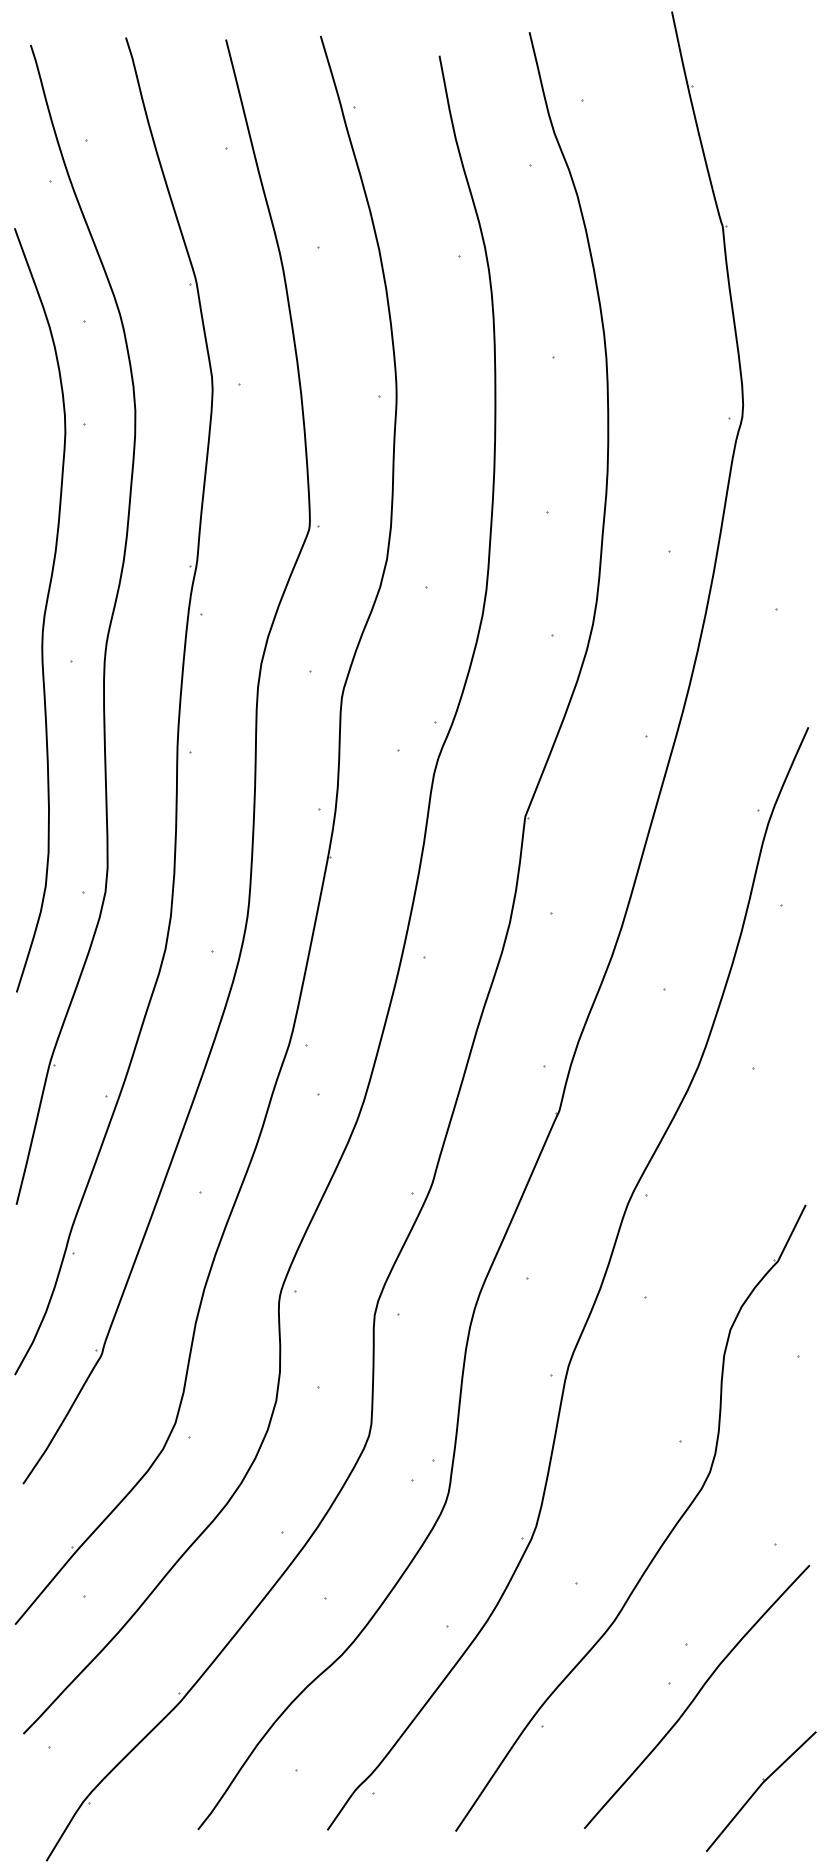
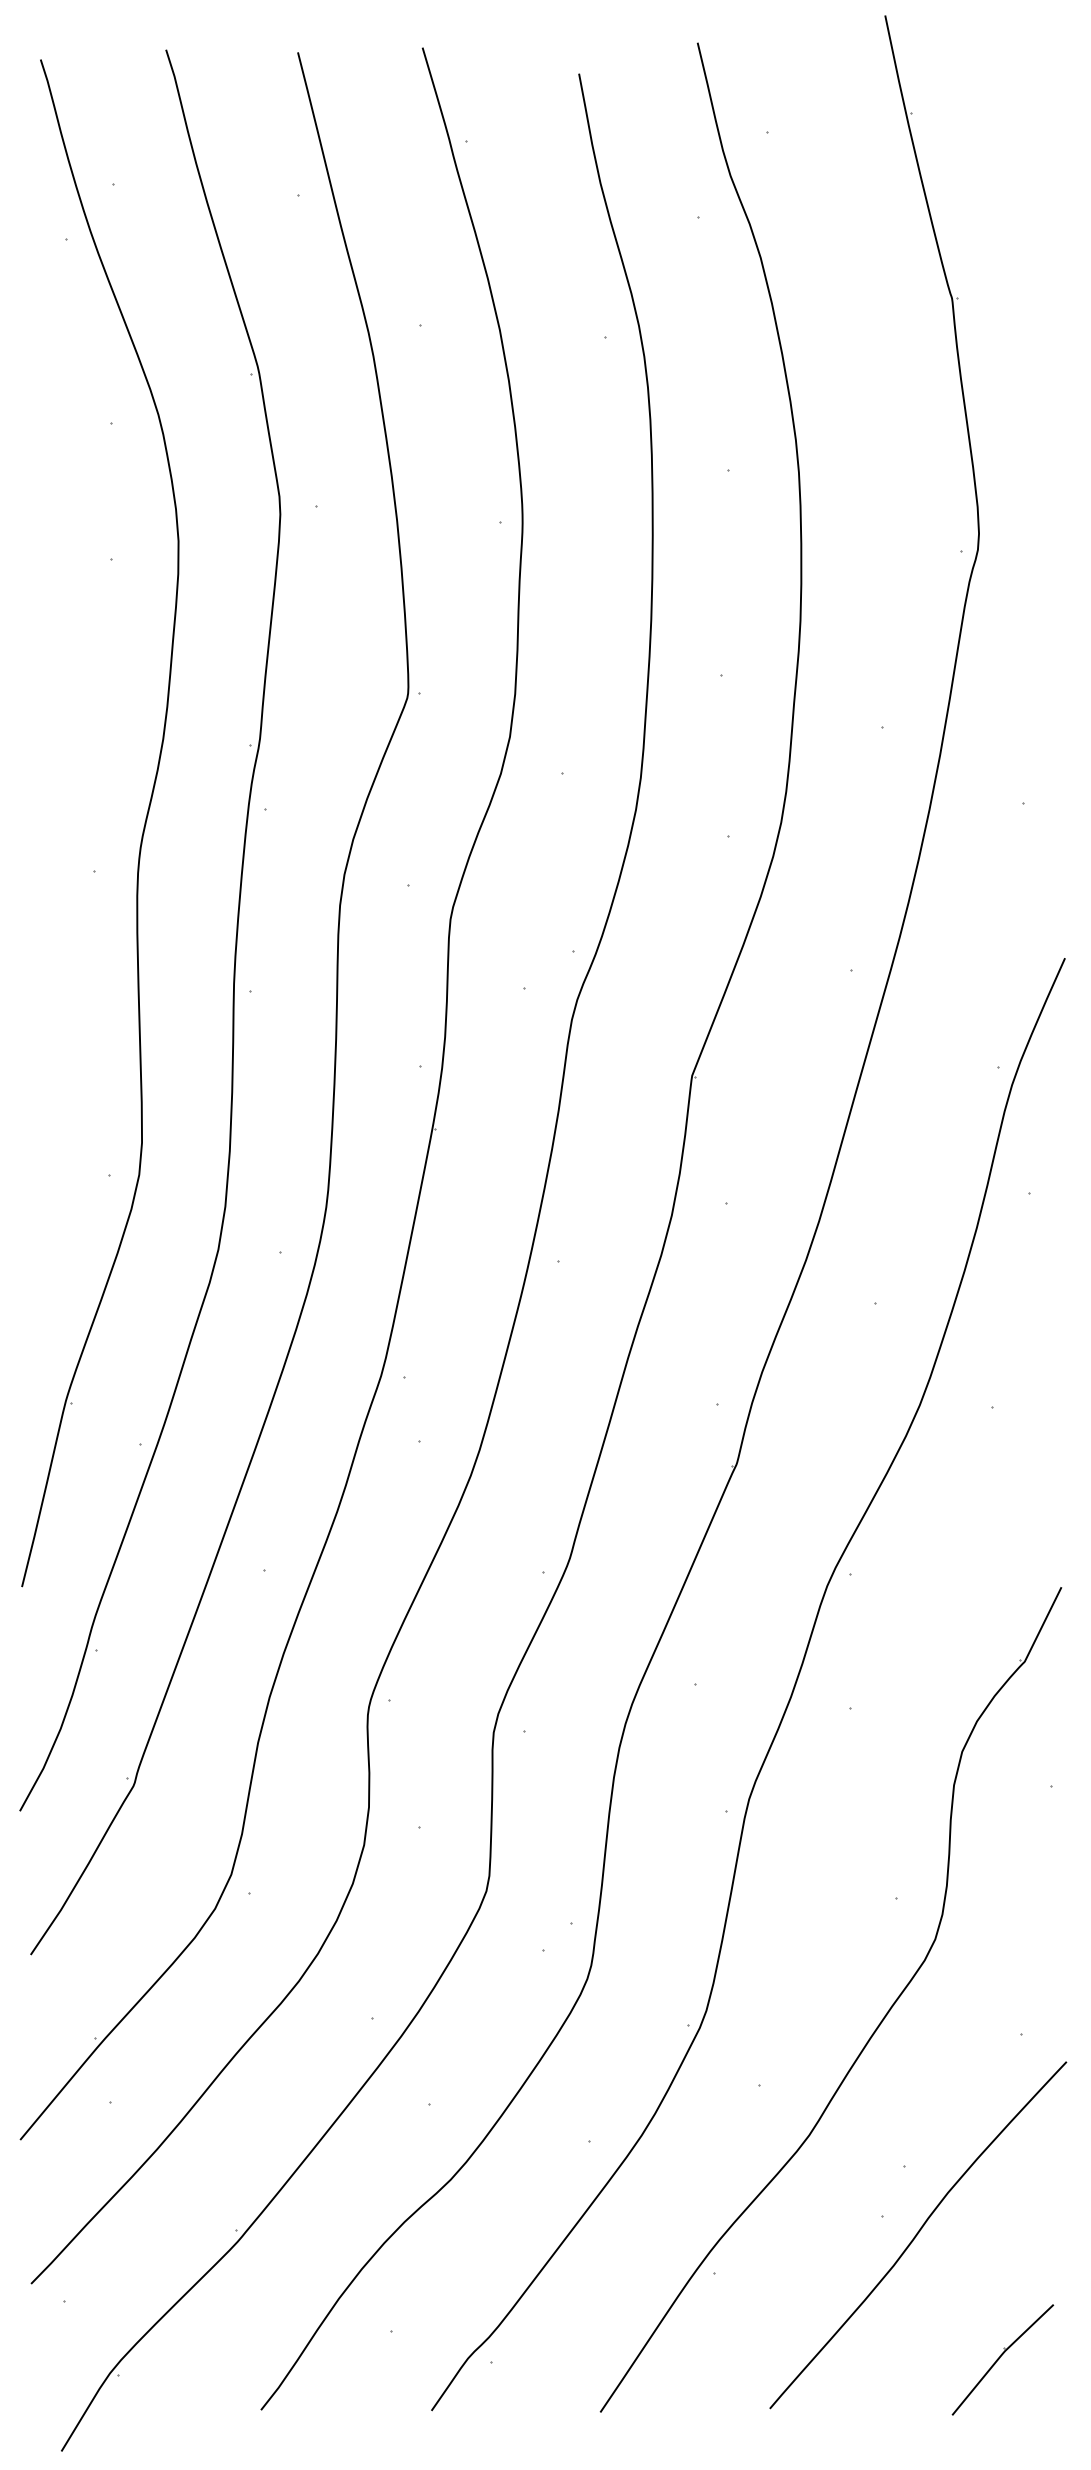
curve: (44, 612) -> (58, 806), removed
part: (761, 1791) -> (1002, 2359), size x0.7

